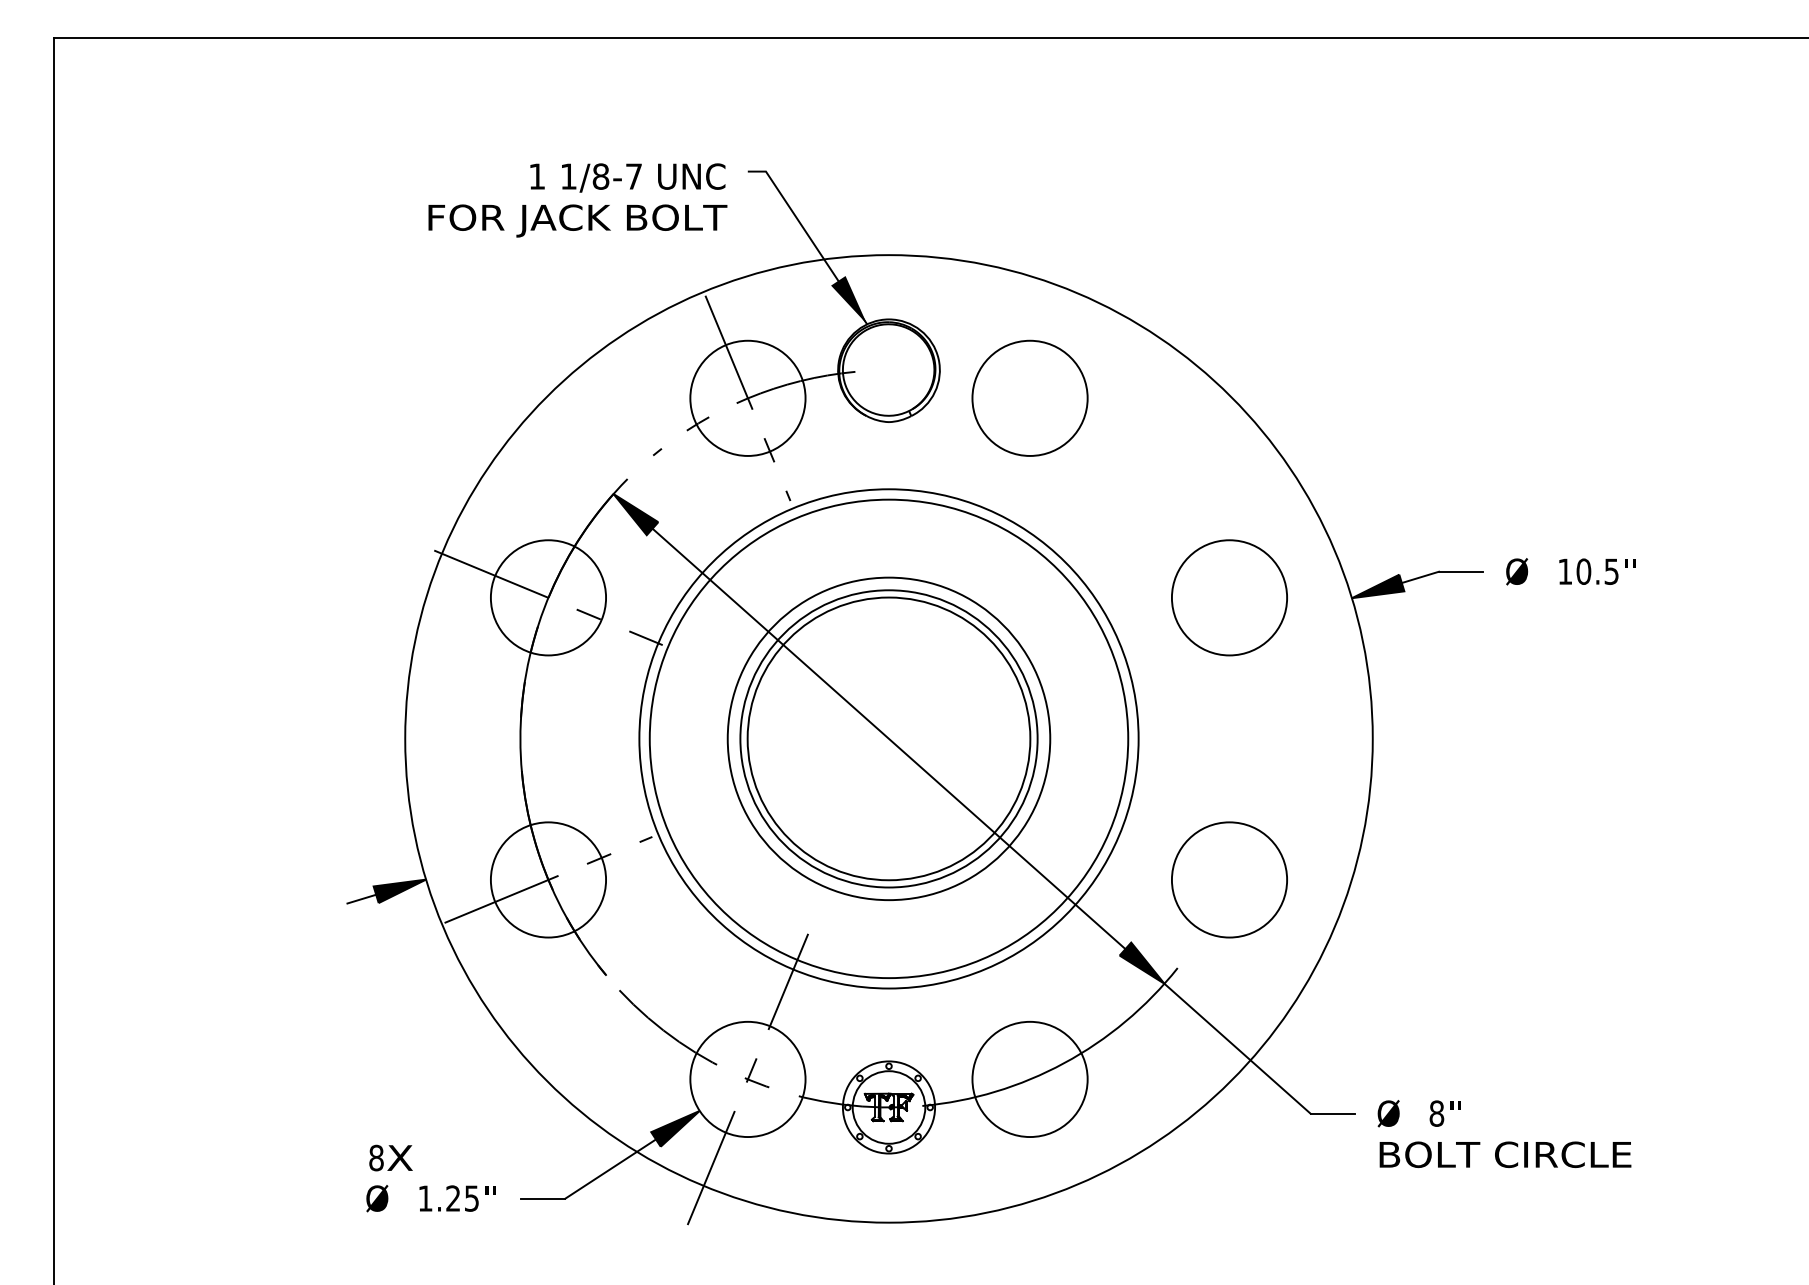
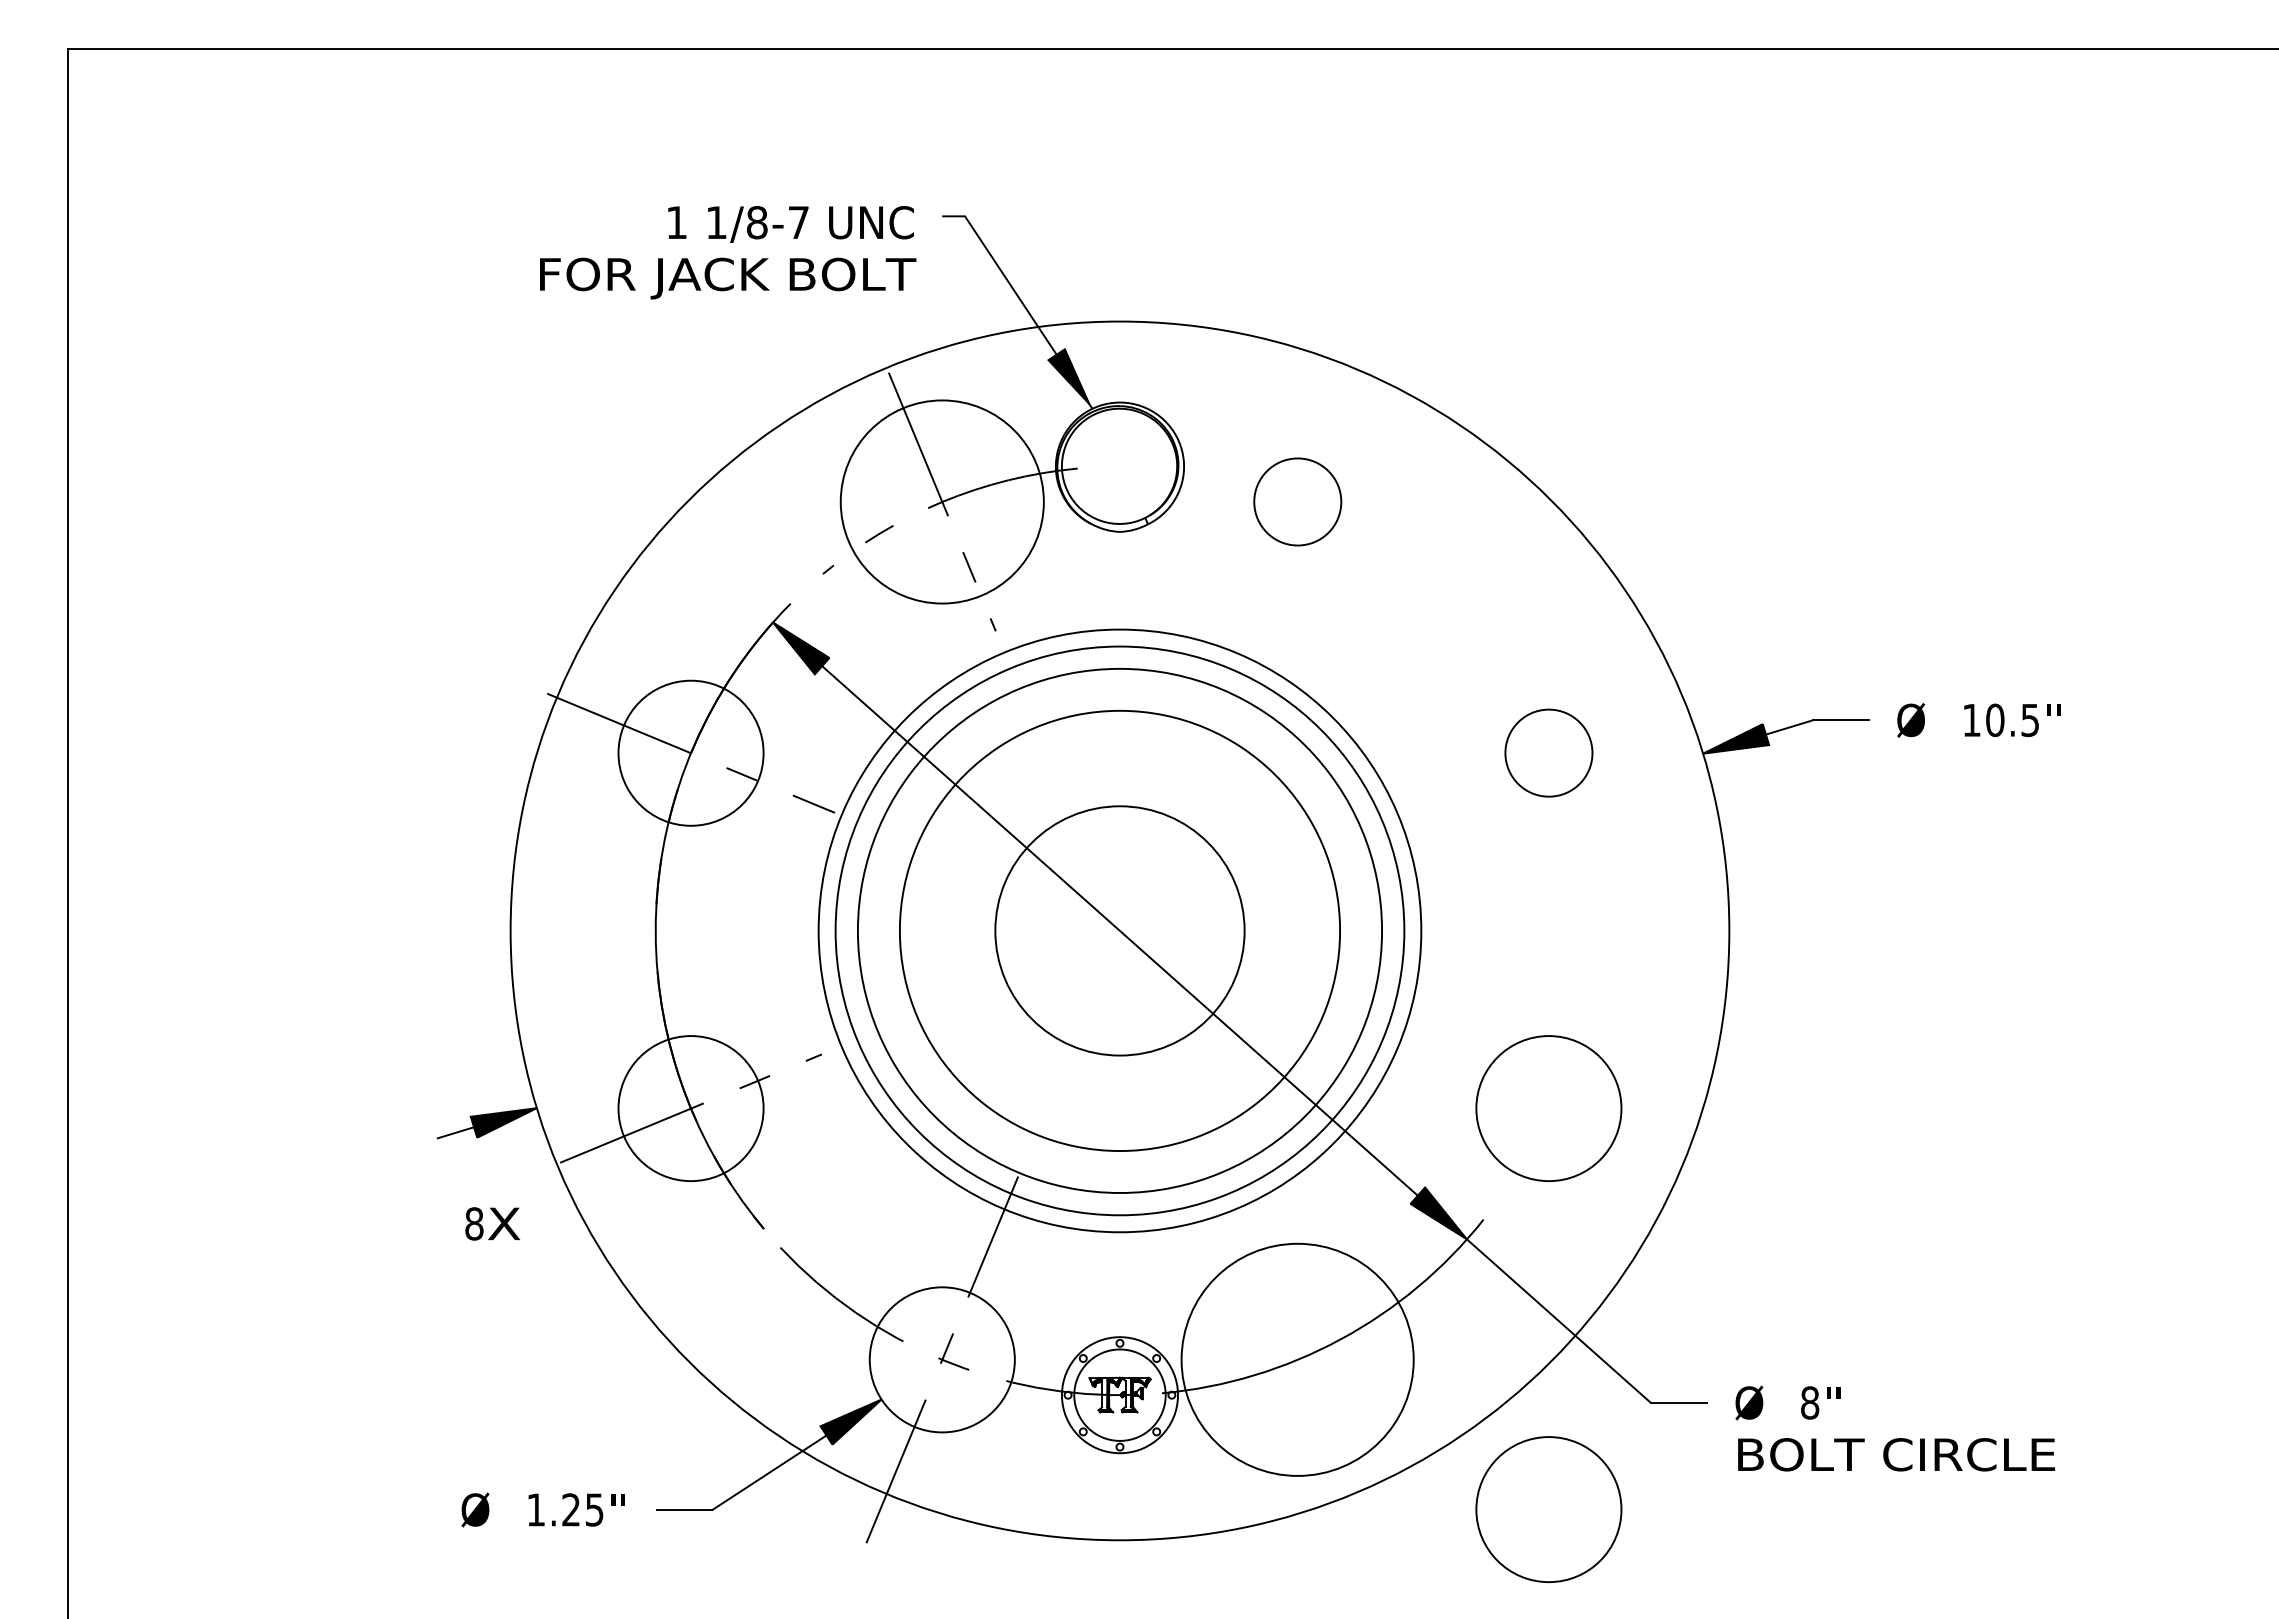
circle: (747, 397) -> (941, 501), size x1.4
circle: (1029, 397) -> (1297, 501), size x0.6
circle: (1229, 597) -> (1548, 752), size x0.6
circle: (888, 738) -> (1119, 930), size x0.7
circle: (888, 738) -> (1119, 930), size x0.7
circle: (888, 738) -> (1119, 930), size x1.4
circle: (888, 738) -> (1119, 930), size x1.4
circle: (1029, 1079) -> (1297, 1359), size x1.6
text: (390, 1157) -> (492, 1223), moved
circle: (1229, 1198) -> (1548, 1509), added

